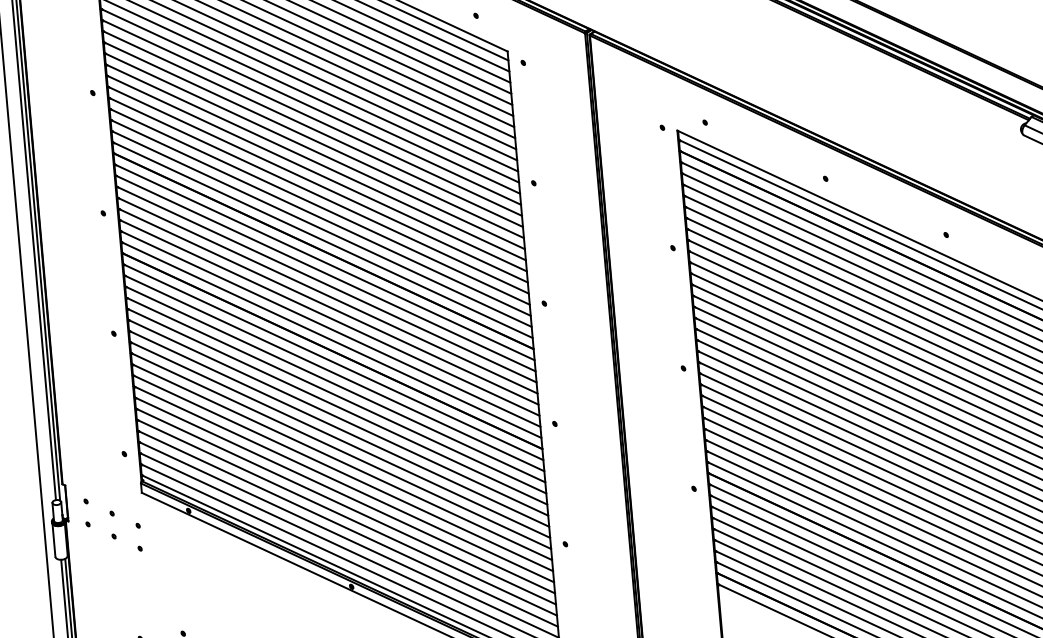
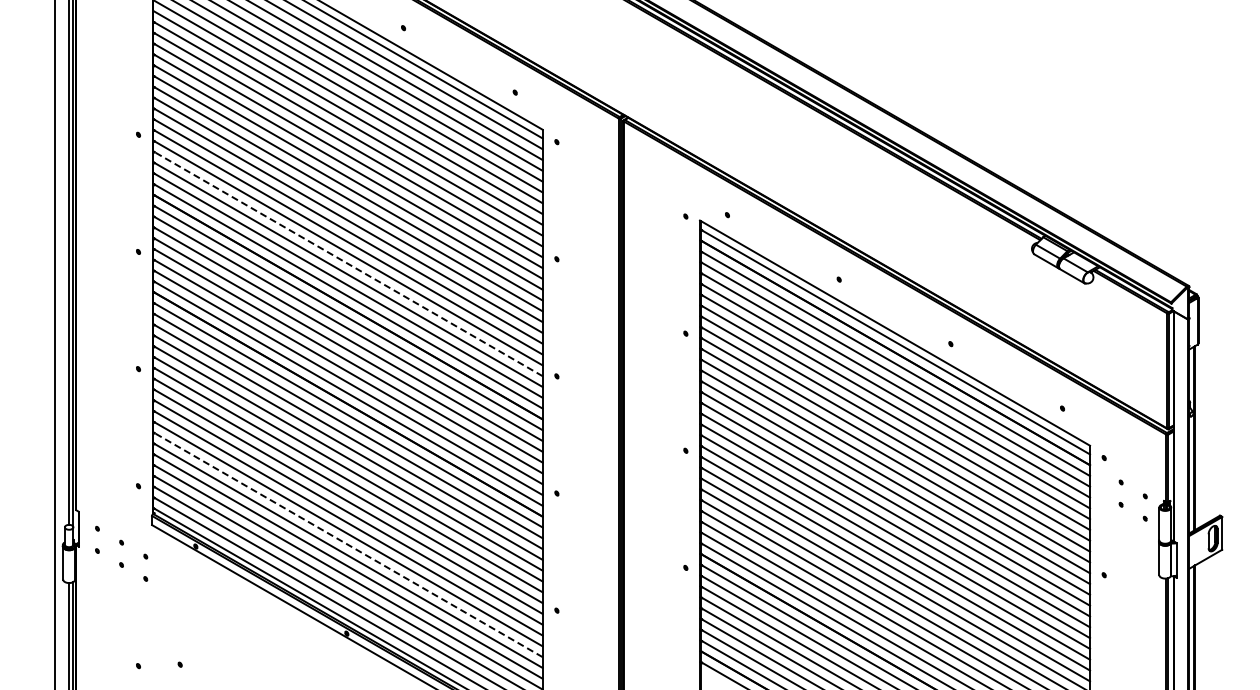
line: (320, 206) -> (348, 263), solid -> dashed
line: (345, 495) -> (348, 544), solid -> dashed

